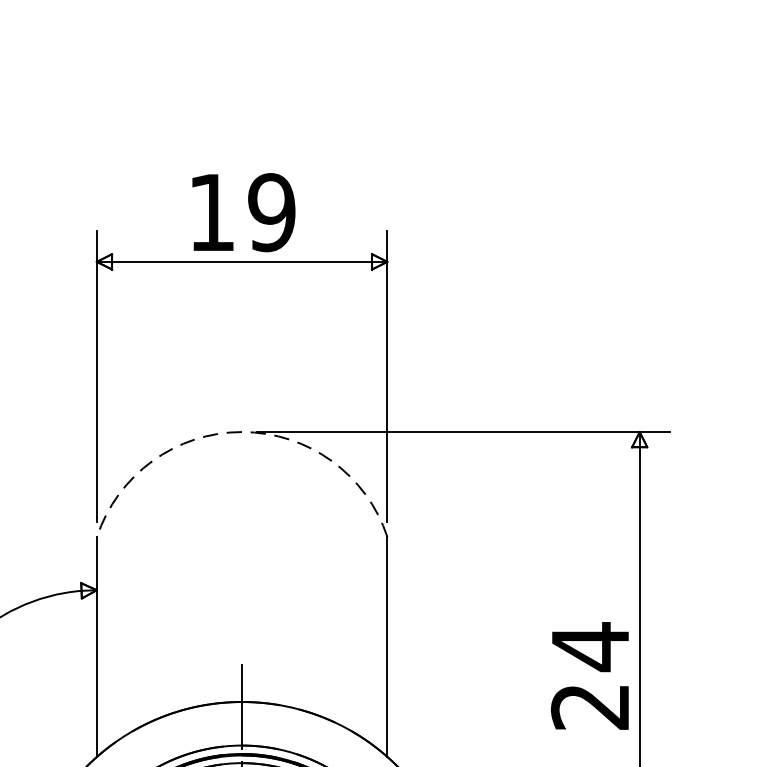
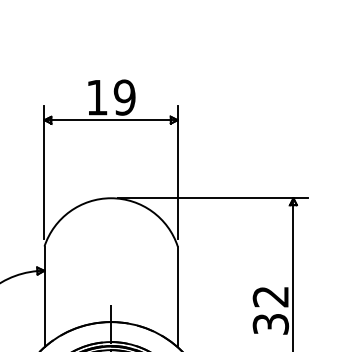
arc: (242, 432) -> (111, 198), dashed -> solid
text: (589, 674) -> (270, 309), 24 -> 32

